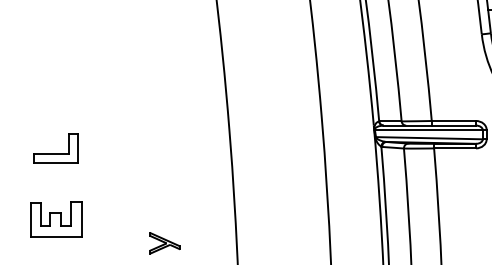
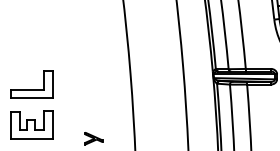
part: (55, 148) -> (31, 84), size x1.67
part: (55, 218) -> (31, 124), size x1.43

